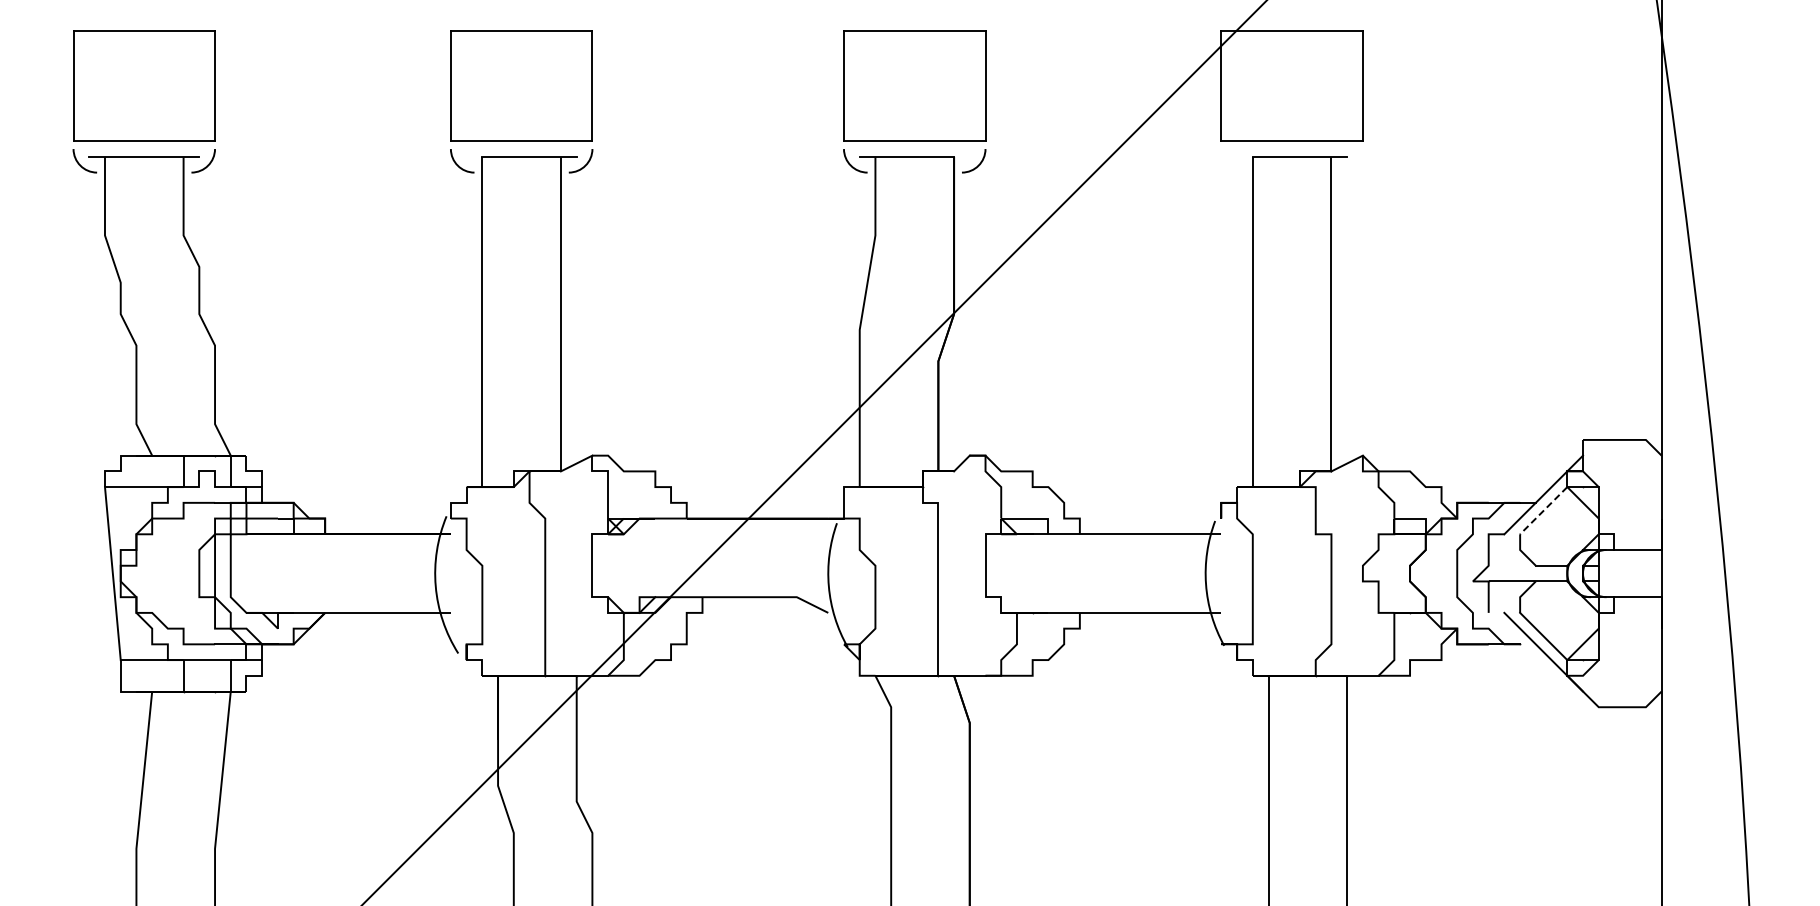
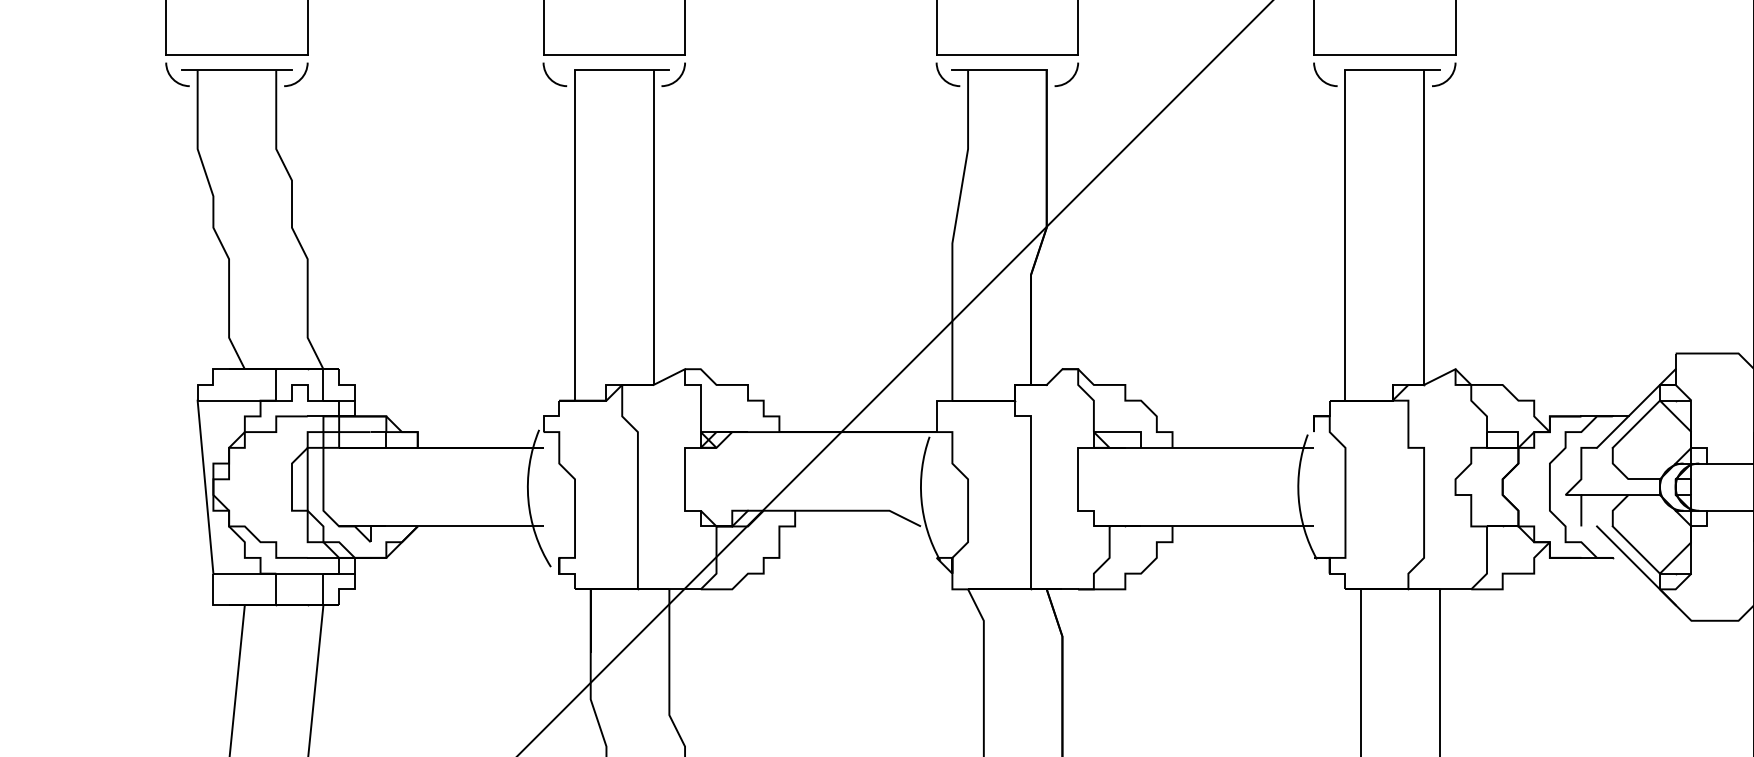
curve: (1228, 164) -> (1321, 78), added
curve: (1355, 164) -> (1448, 78), added
line: (1543, 511) -> (1636, 425), dashed -> solid

